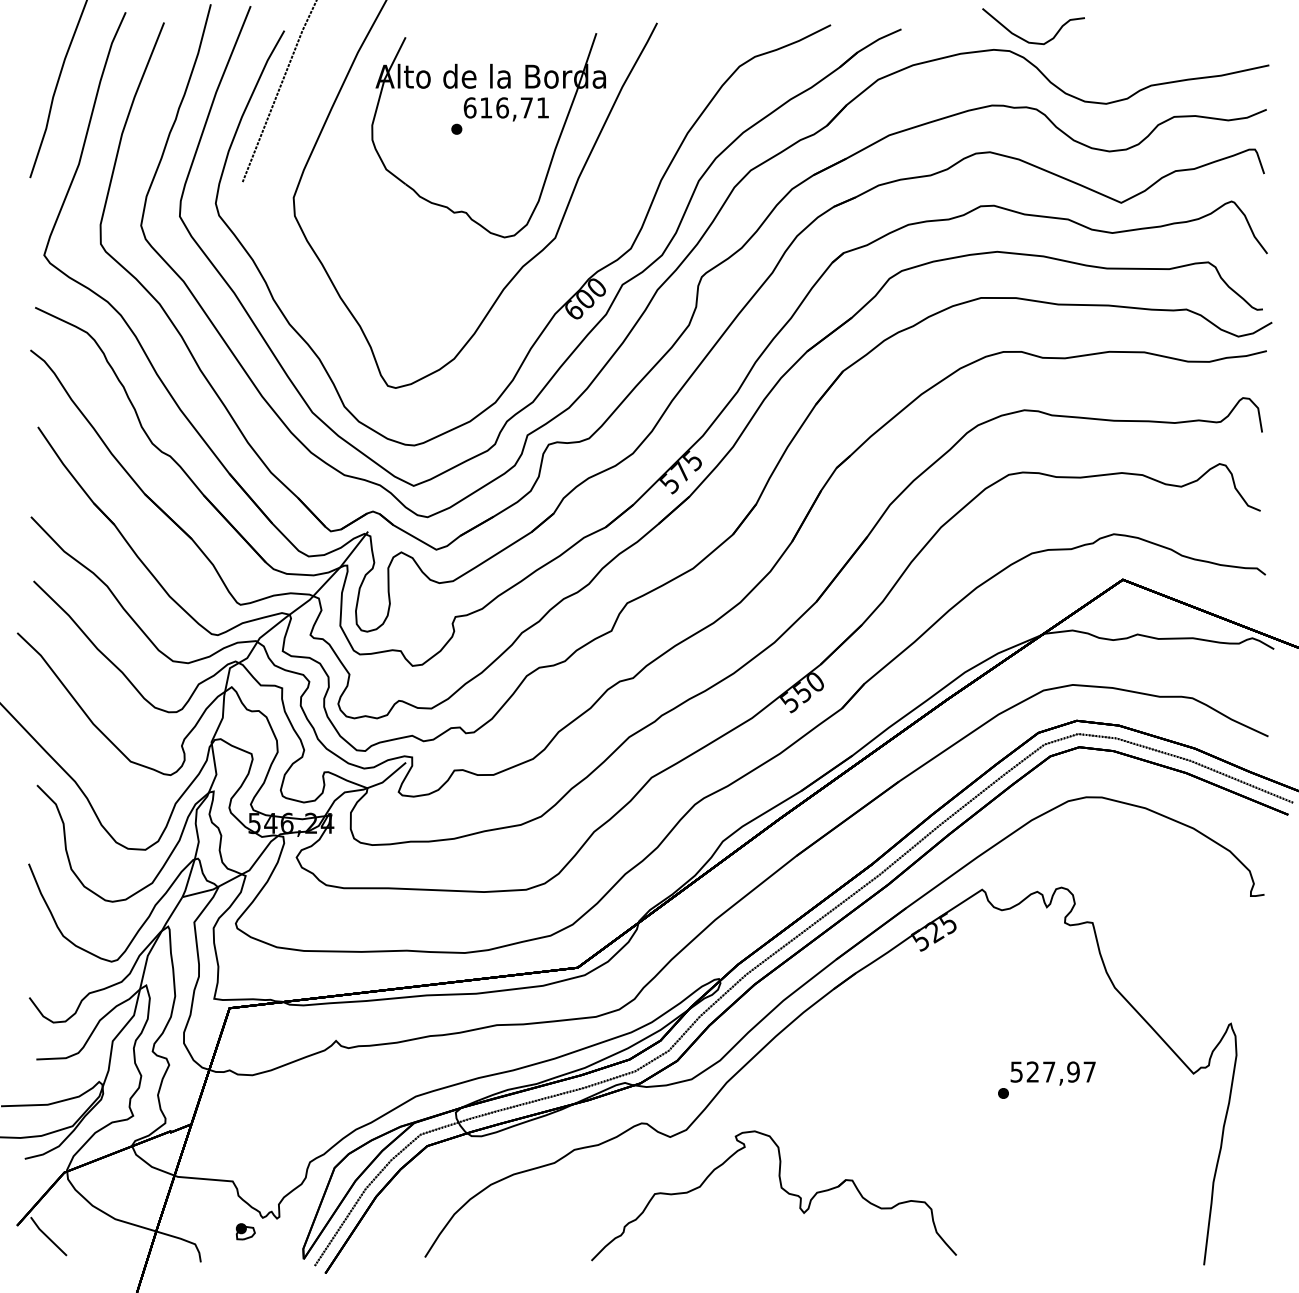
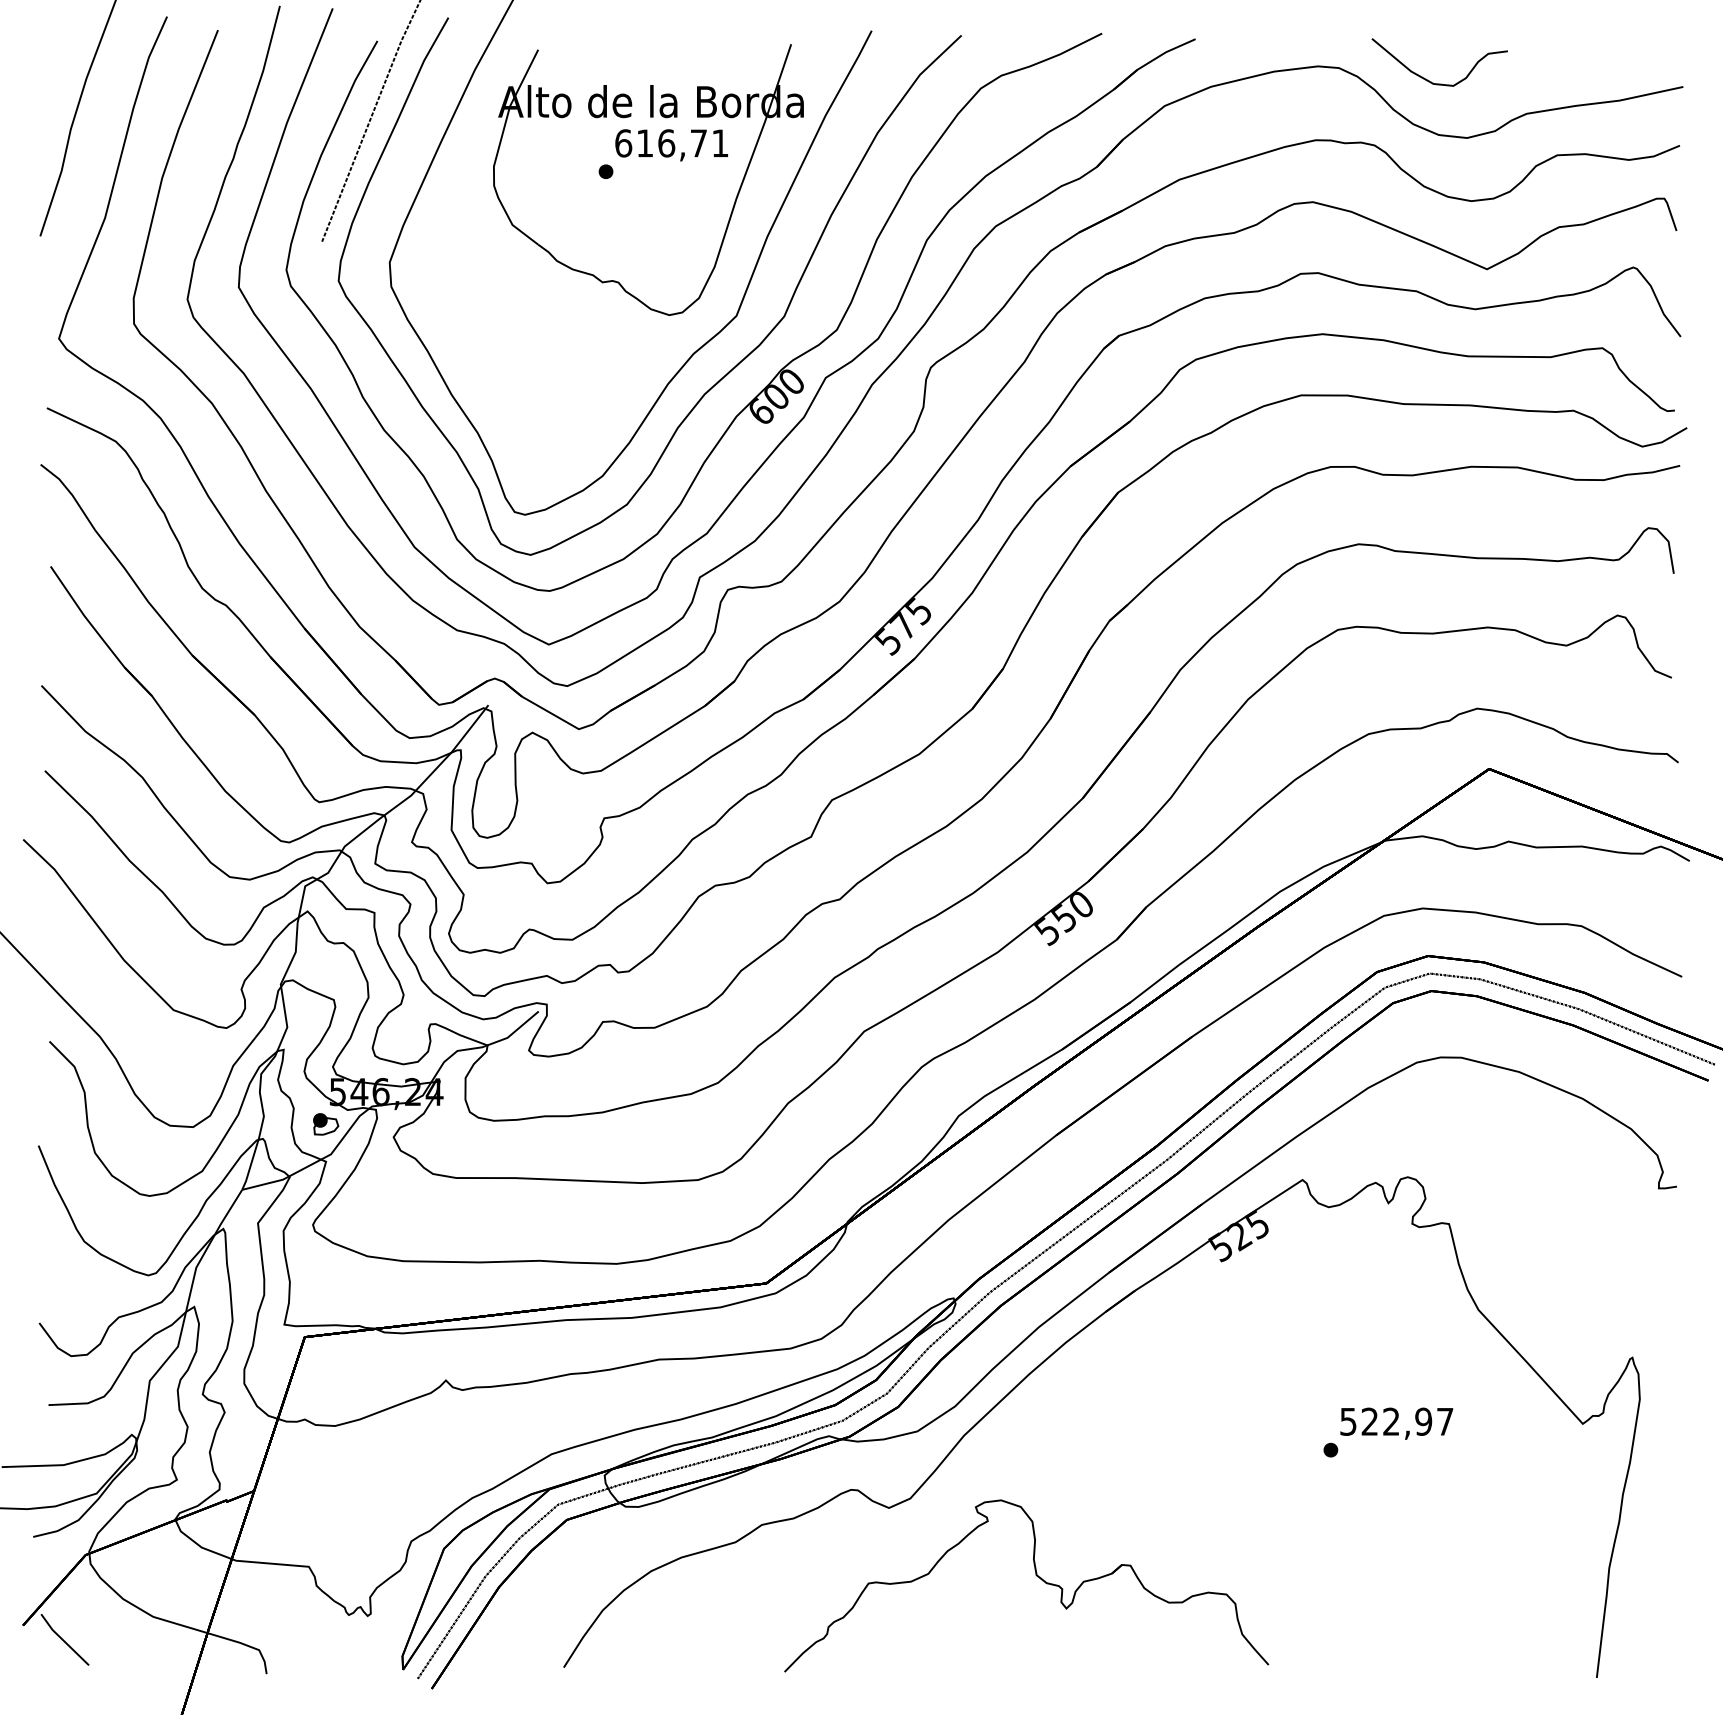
curve: (1025, 40) -> (1429, 80), moved
curve: (550, 278) -> (730, 369), added
text: (1049, 1071) -> (1391, 1421), 527,97 -> 522,97
part: (246, 1231) -> (326, 1124), moved

